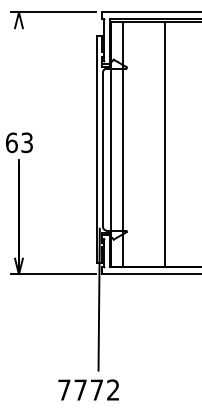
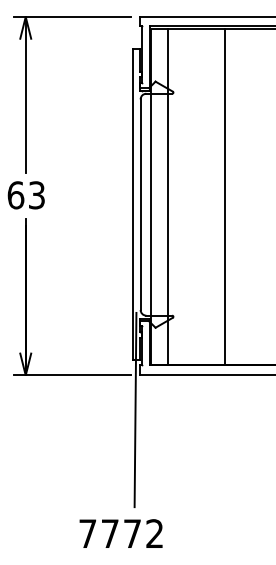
line: (18, 69) -> (25, 94), added

